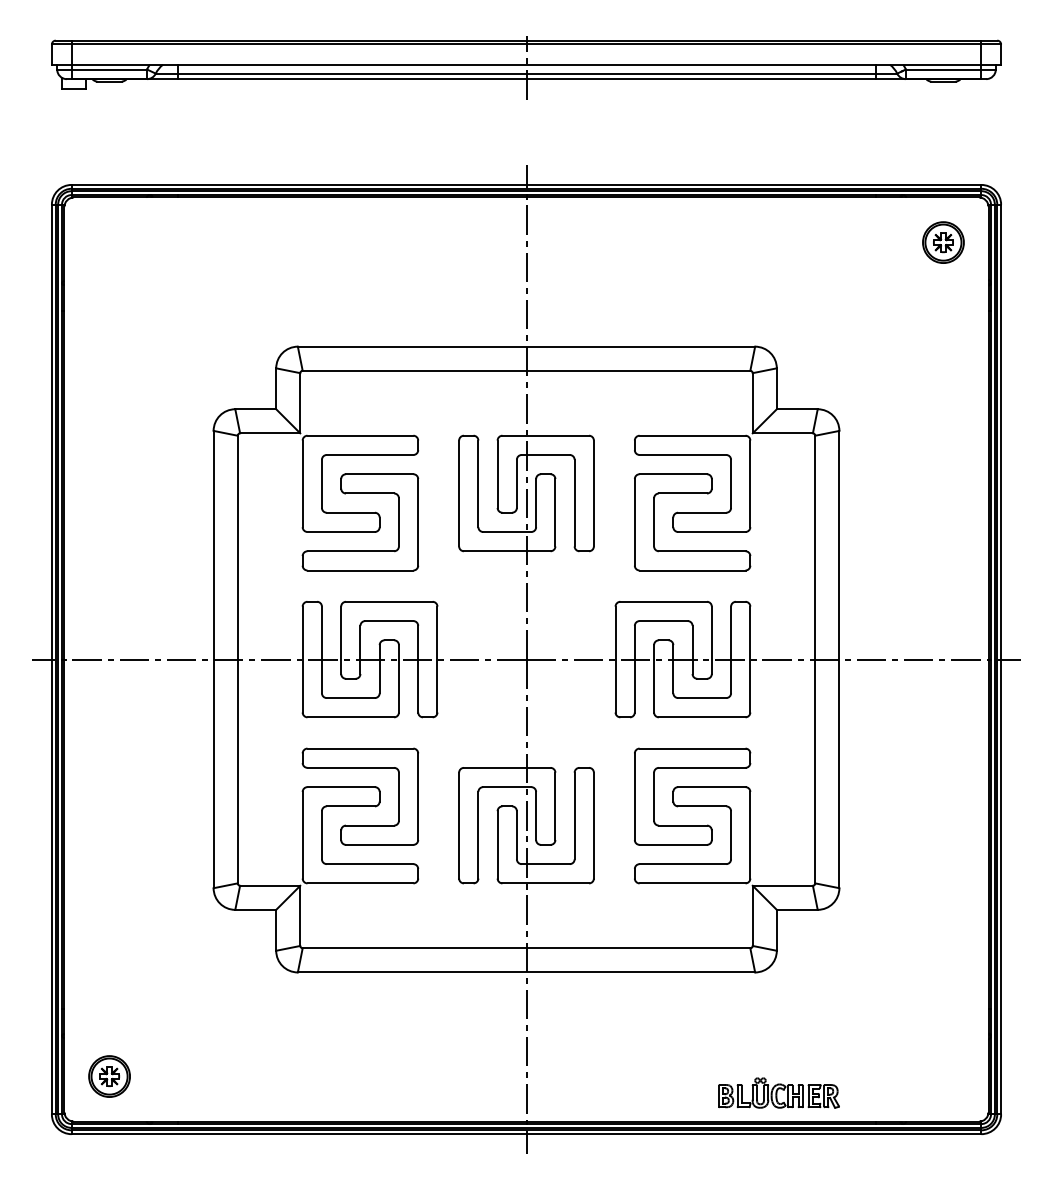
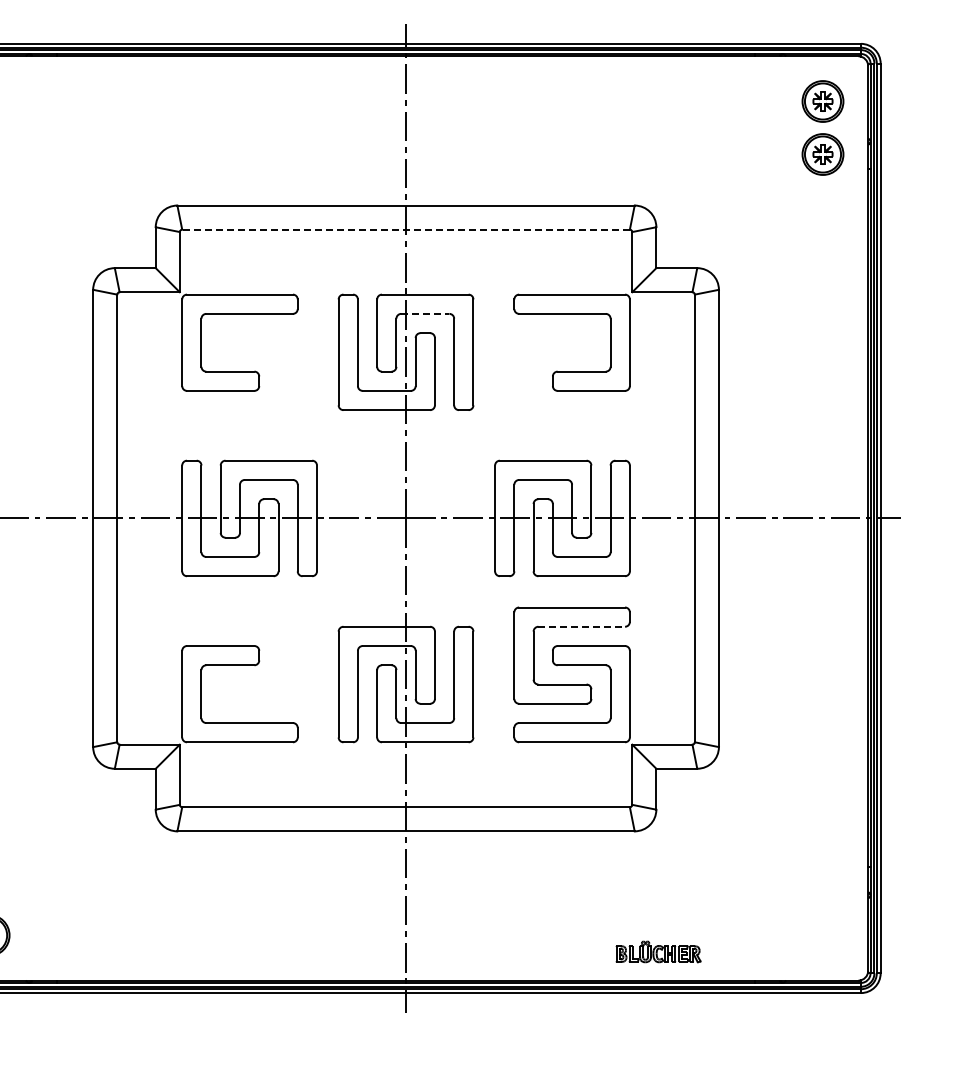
part: (943, 295) -> (823, 154), added
line: (526, 370) -> (406, 229), solid -> dashed
line: (546, 454) -> (426, 313), solid -> dashed
part: (360, 550) -> (240, 409), removed
part: (692, 550) -> (572, 409), removed
line: (702, 767) -> (582, 626), solid -> dashed
part: (360, 768) -> (240, 627), removed
part: (778, 1092) -> (658, 951), size x0.7

